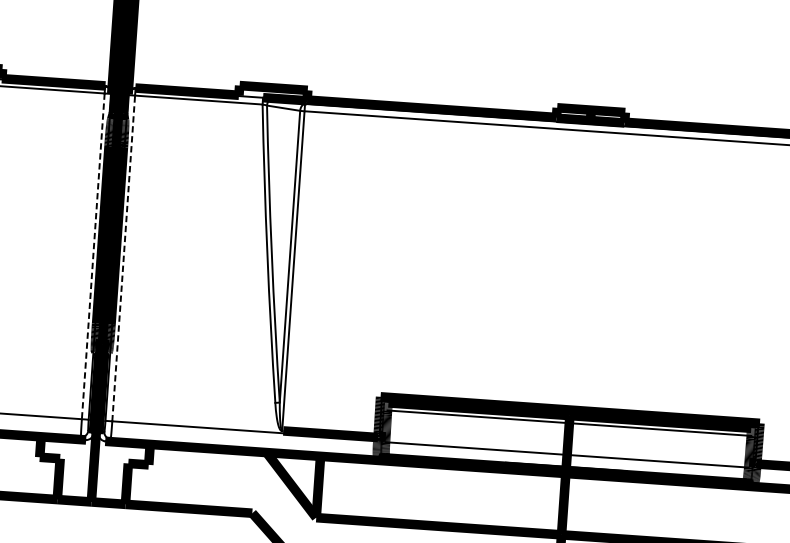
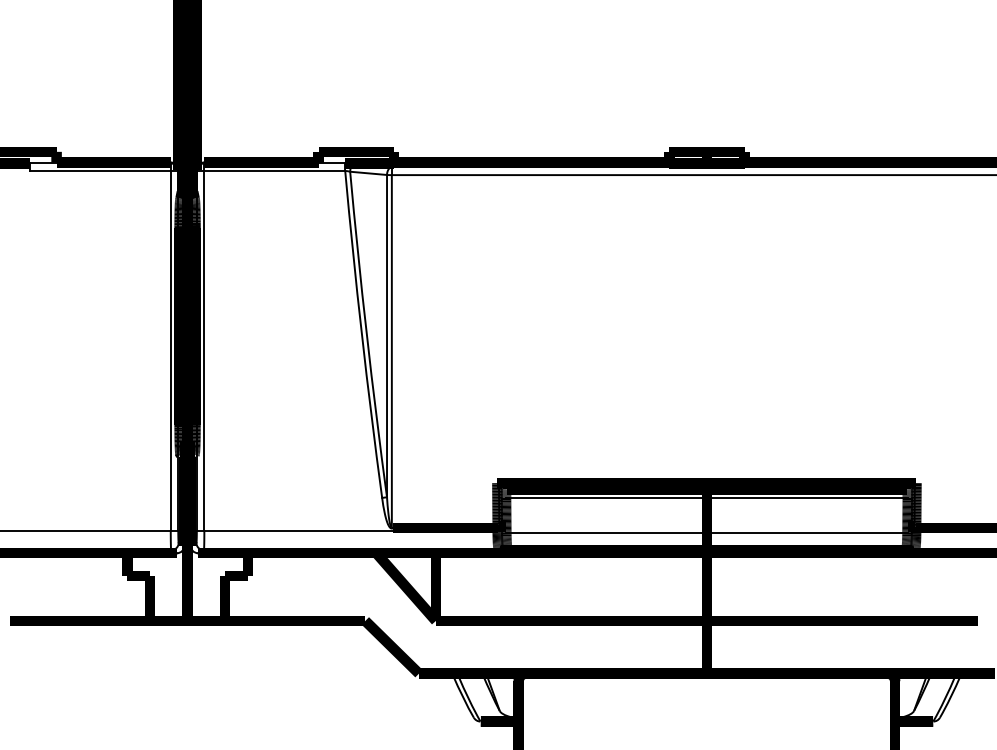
line: (93, 256) -> (170, 350), dashed -> solid
line: (123, 258) -> (204, 350), dashed -> solid

